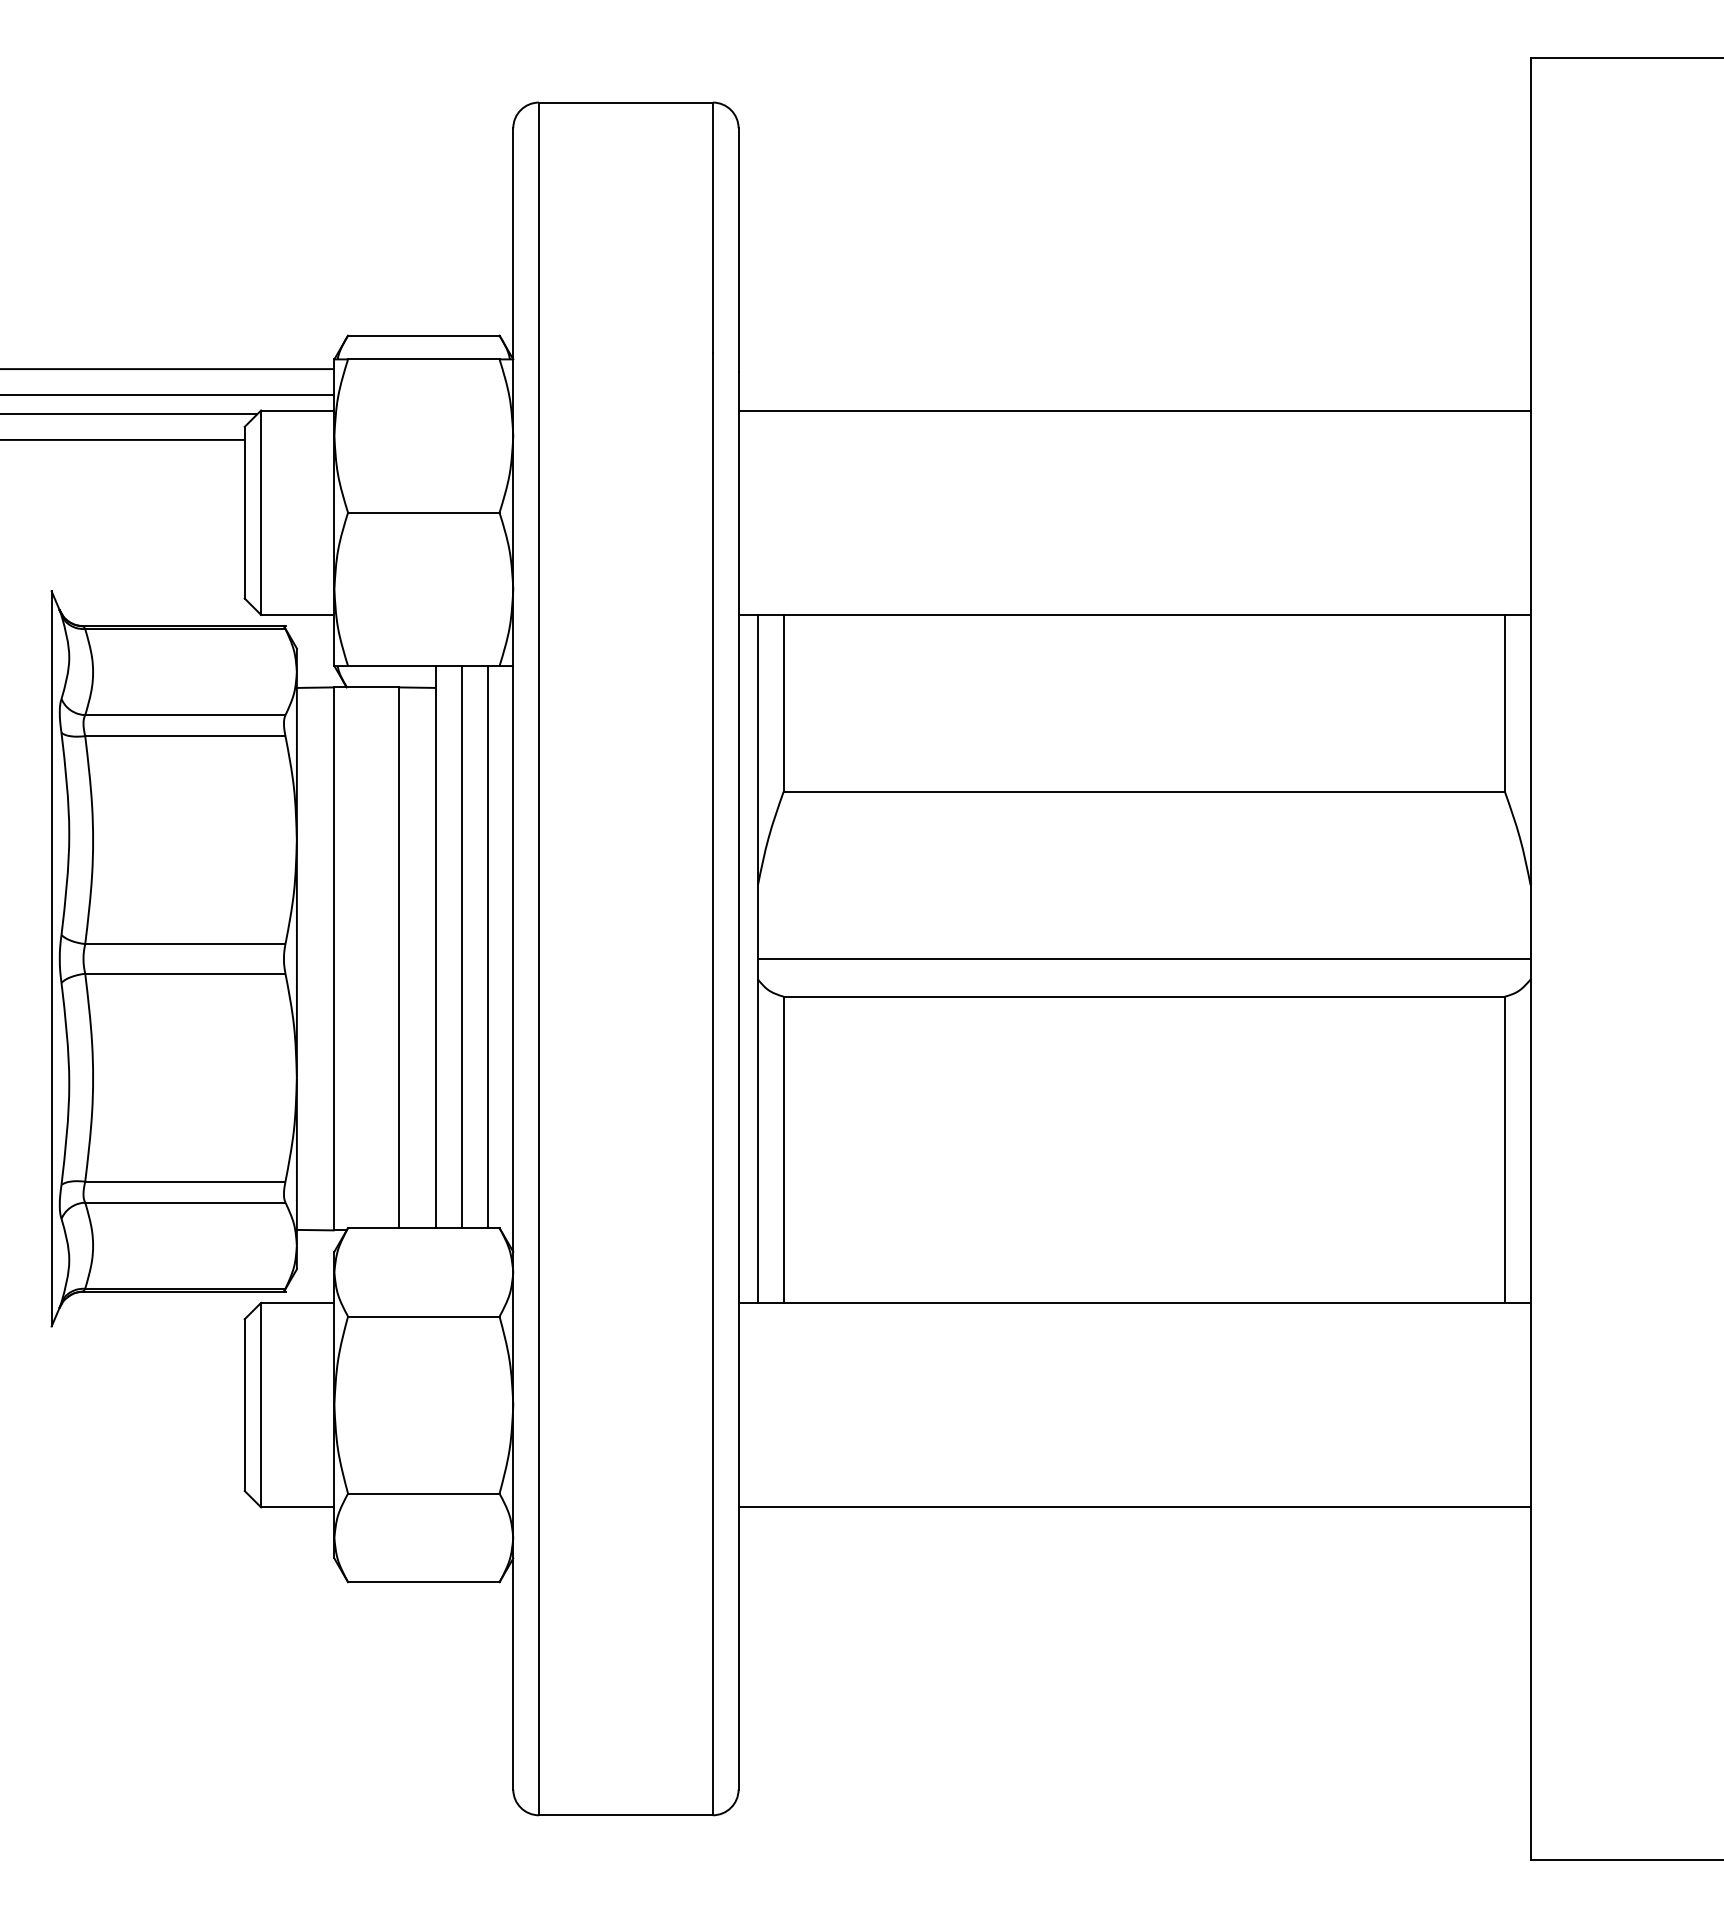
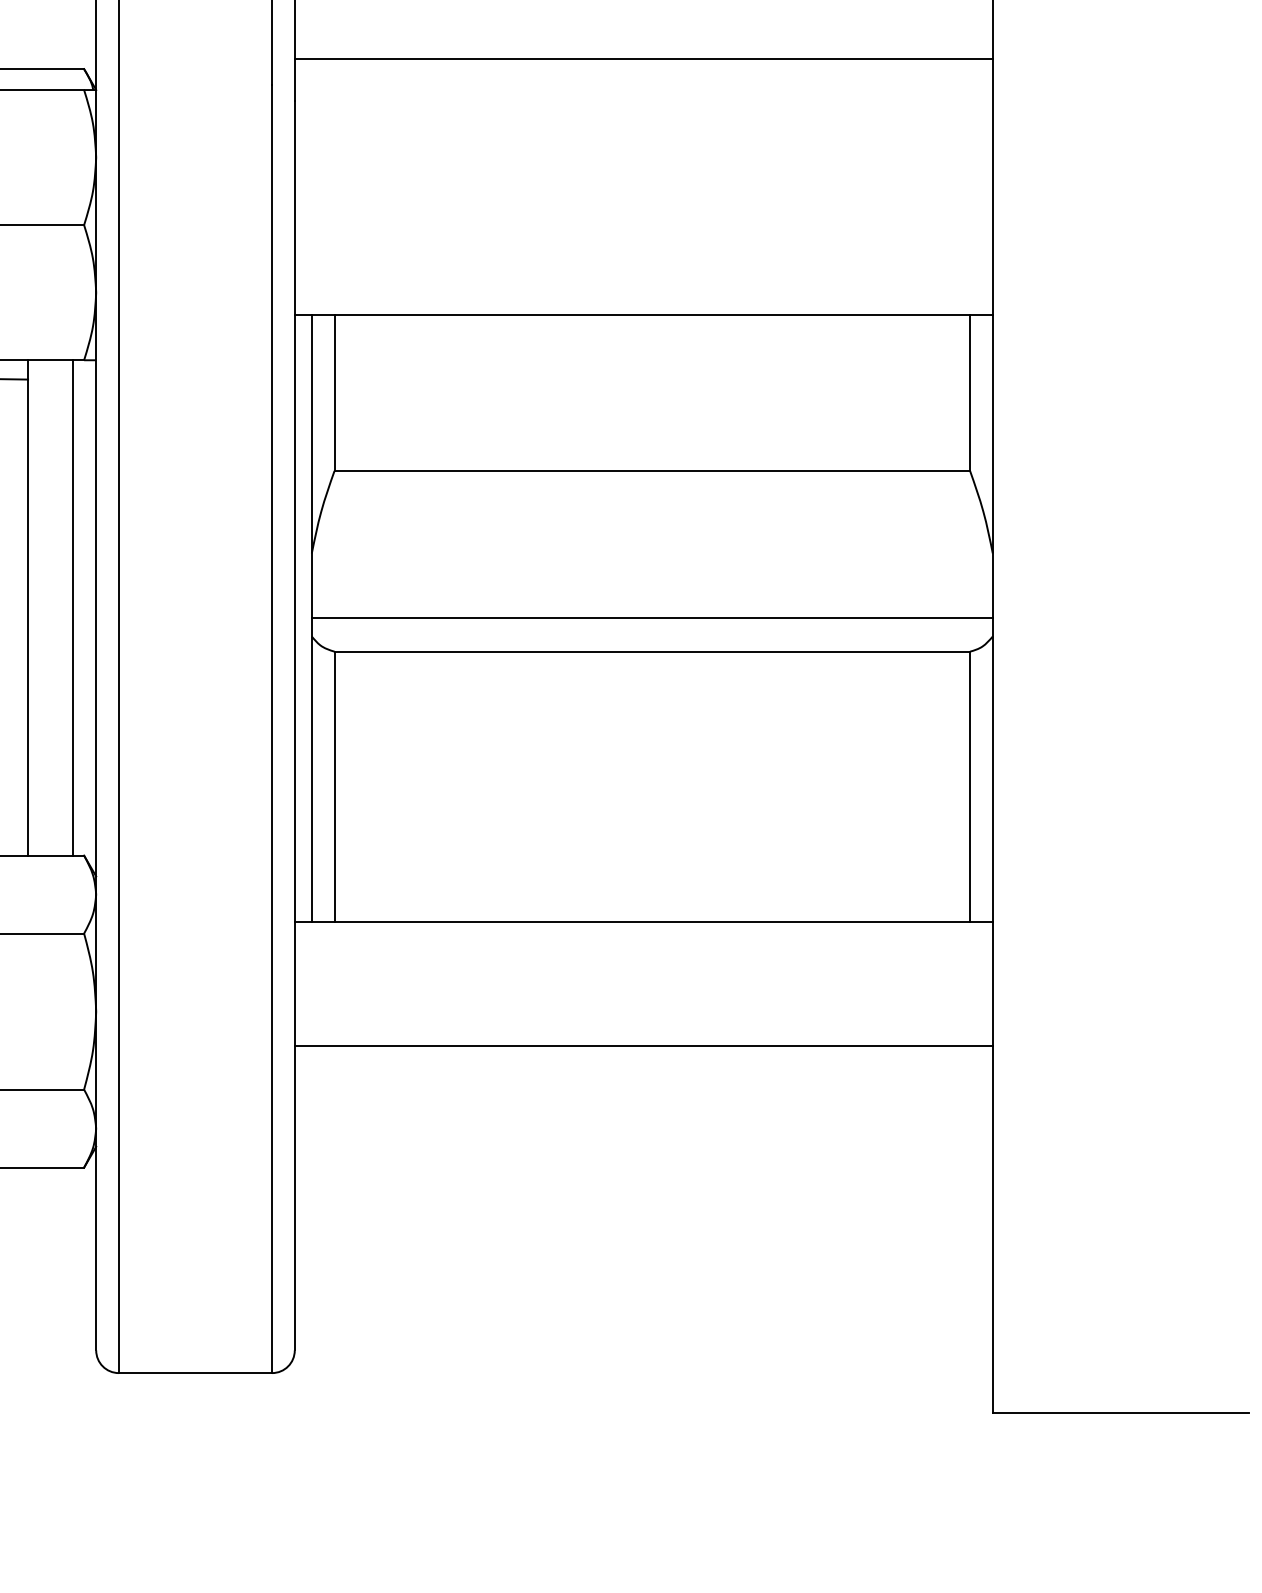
line: (1134, 410) -> (643, 59), moved
line: (461, 947) -> (50, 608), removed
line: (1134, 1507) -> (643, 1046), moved

